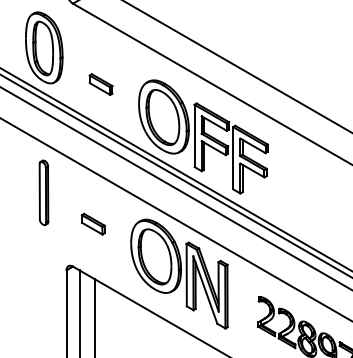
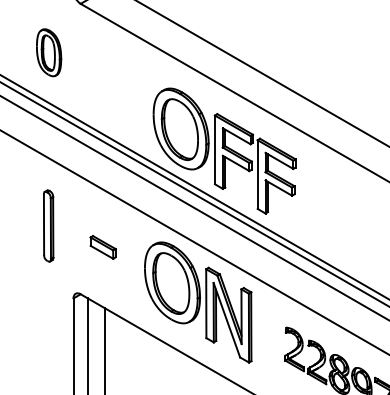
part: (44, 47) -> (49, 52), size x0.6
part: (100, 84) -> (111, 93), removed
part: (43, 192) -> (48, 225), moved

